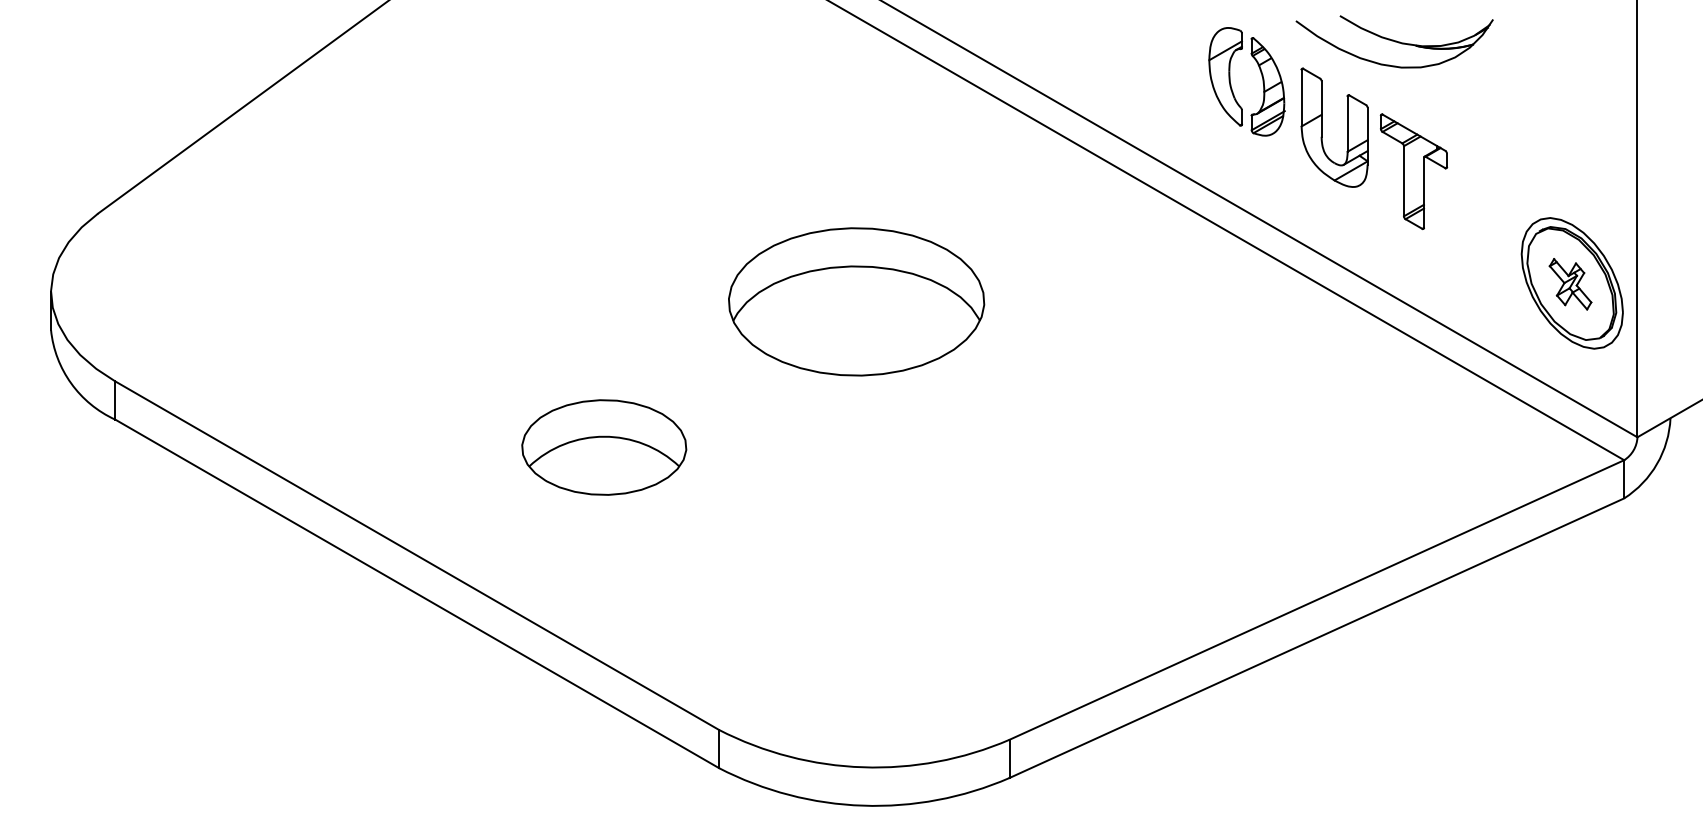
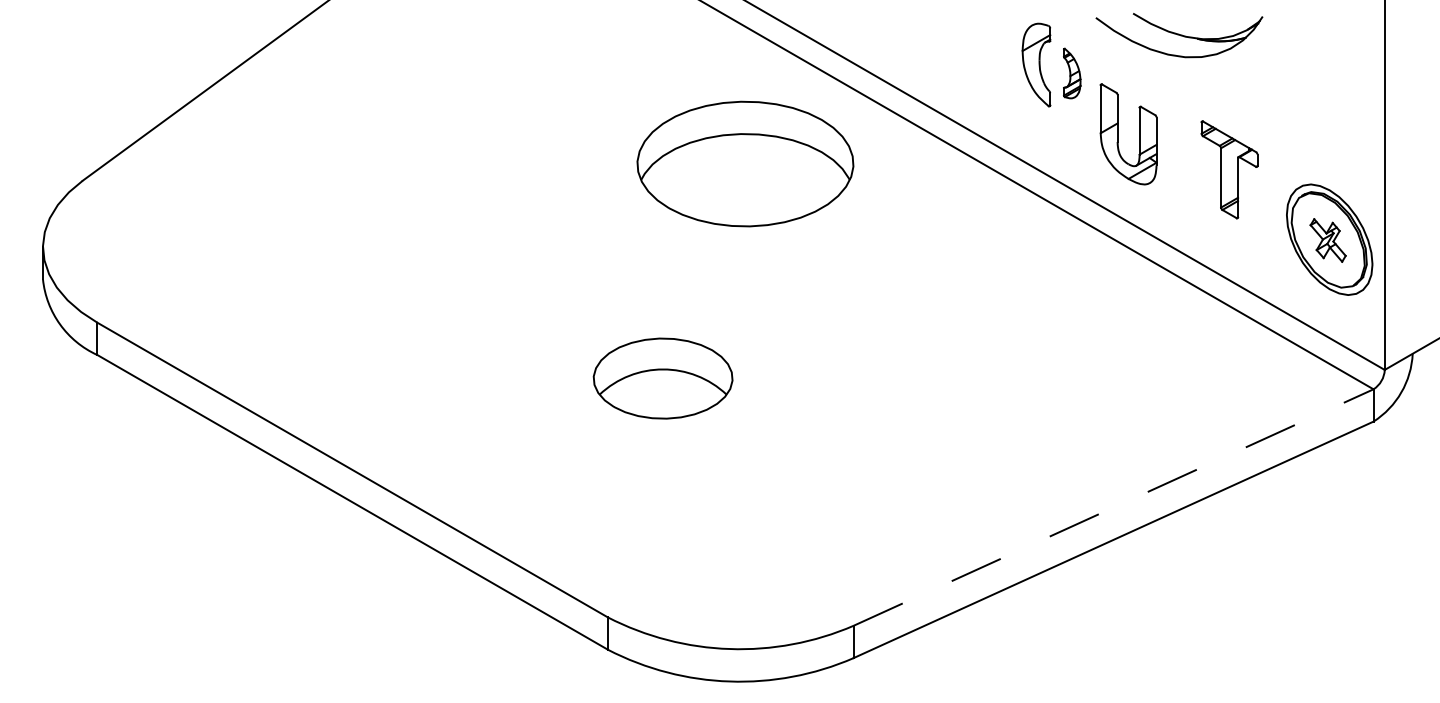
part: (1267, 86) -> (1071, 73), size x0.6
part: (1322, 127) -> (1118, 134), moved
part: (1413, 171) -> (1229, 169), moved
part: (856, 301) -> (745, 163), moved
part: (604, 447) -> (663, 378), moved
line: (1316, 599) -> (1113, 507), solid -> dashed

